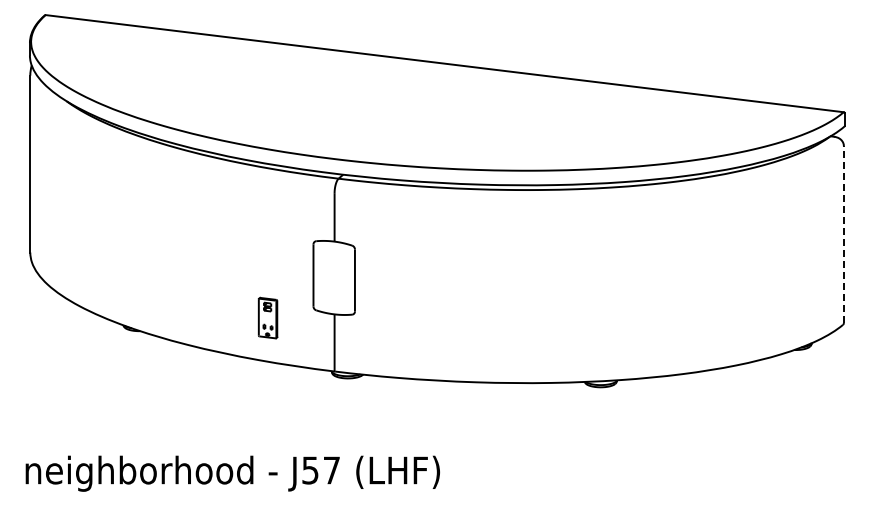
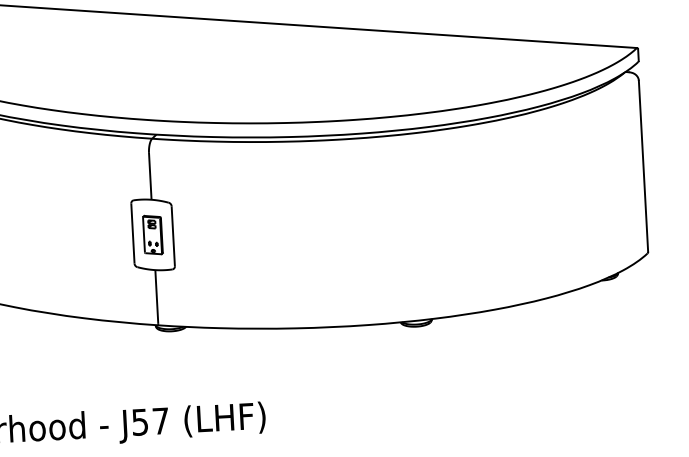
line: (843, 234) -> (643, 166), dashed -> solid
part: (267, 317) -> (152, 234), moved

